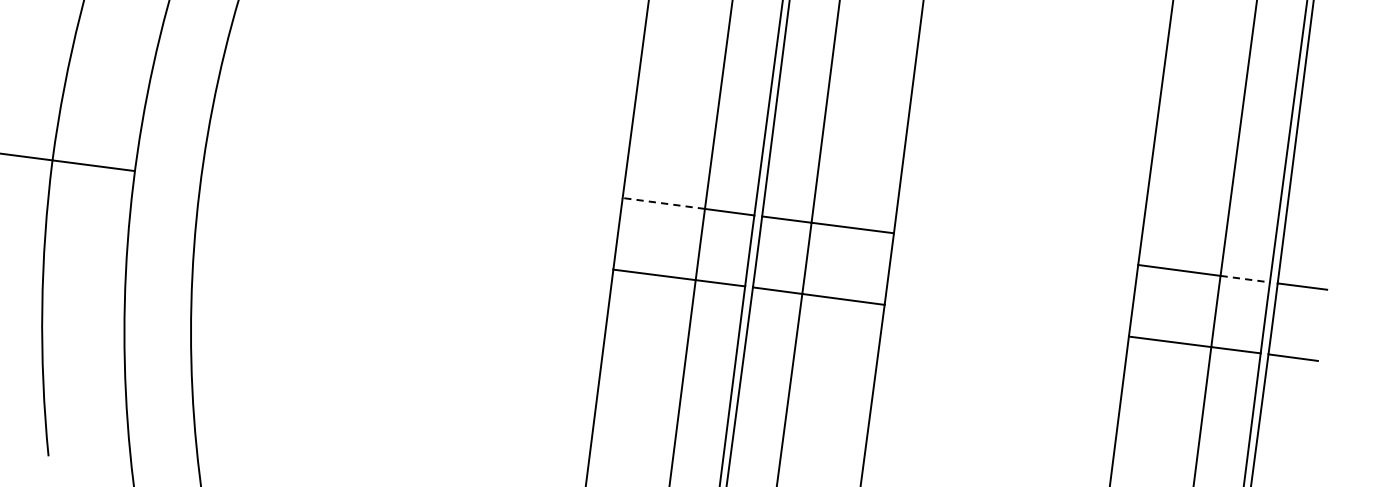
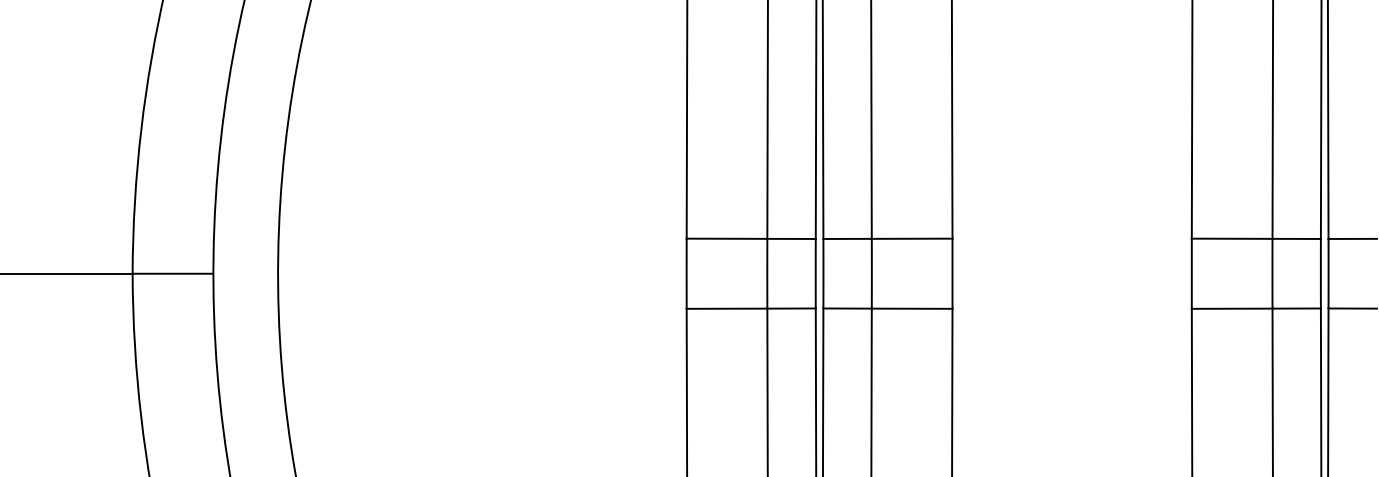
line: (663, 203) -> (726, 238), dashed -> solid
line: (1246, 278) -> (1297, 238), dashed -> solid

